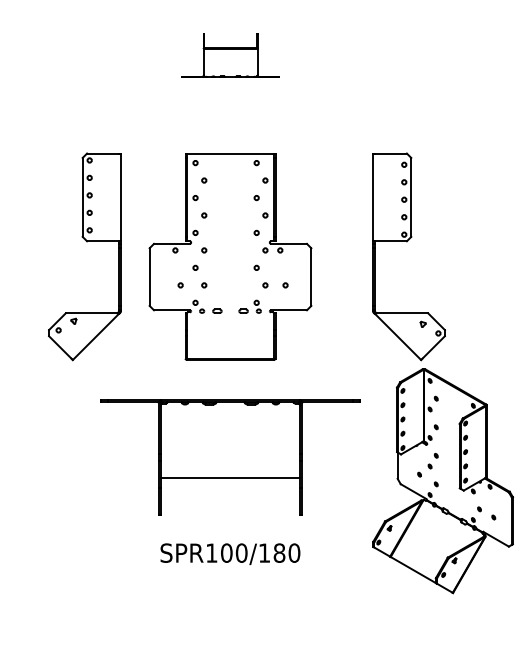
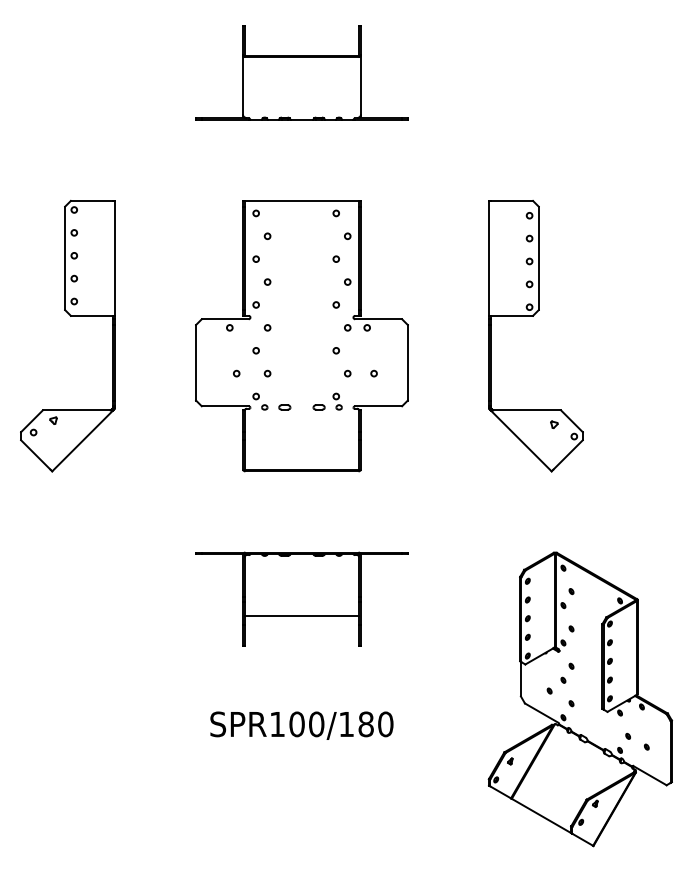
part: (230, 55) -> (301, 72), size x1.67
part: (86, 242) -> (70, 317), moved
part: (230, 457) -> (301, 599), size x0.62
part: (443, 481) -> (580, 699), moved

